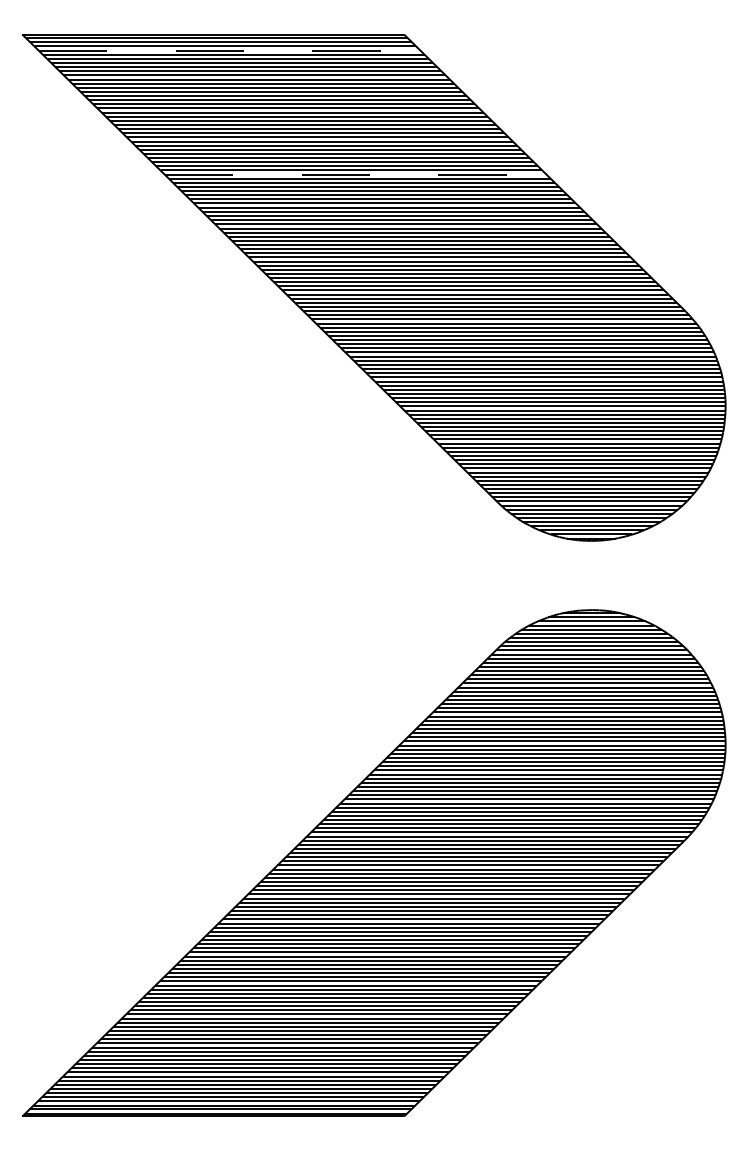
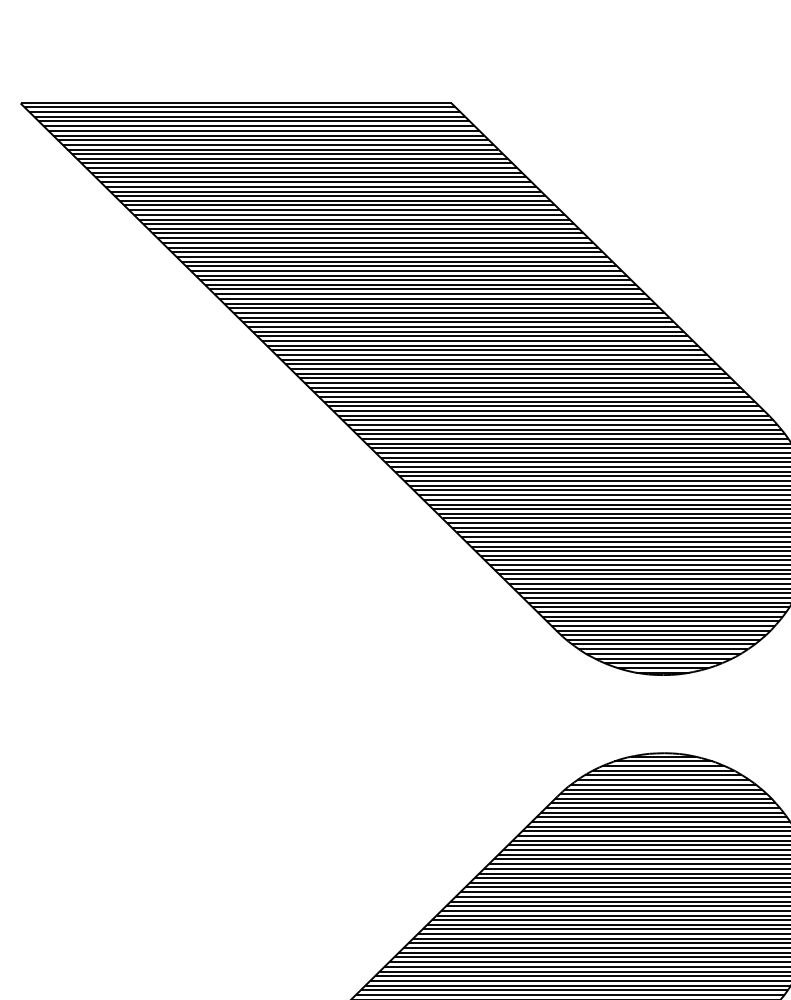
line: (229, 50) -> (254, 121), dashed -> solid
line: (355, 174) -> (396, 261), dashed -> solid

